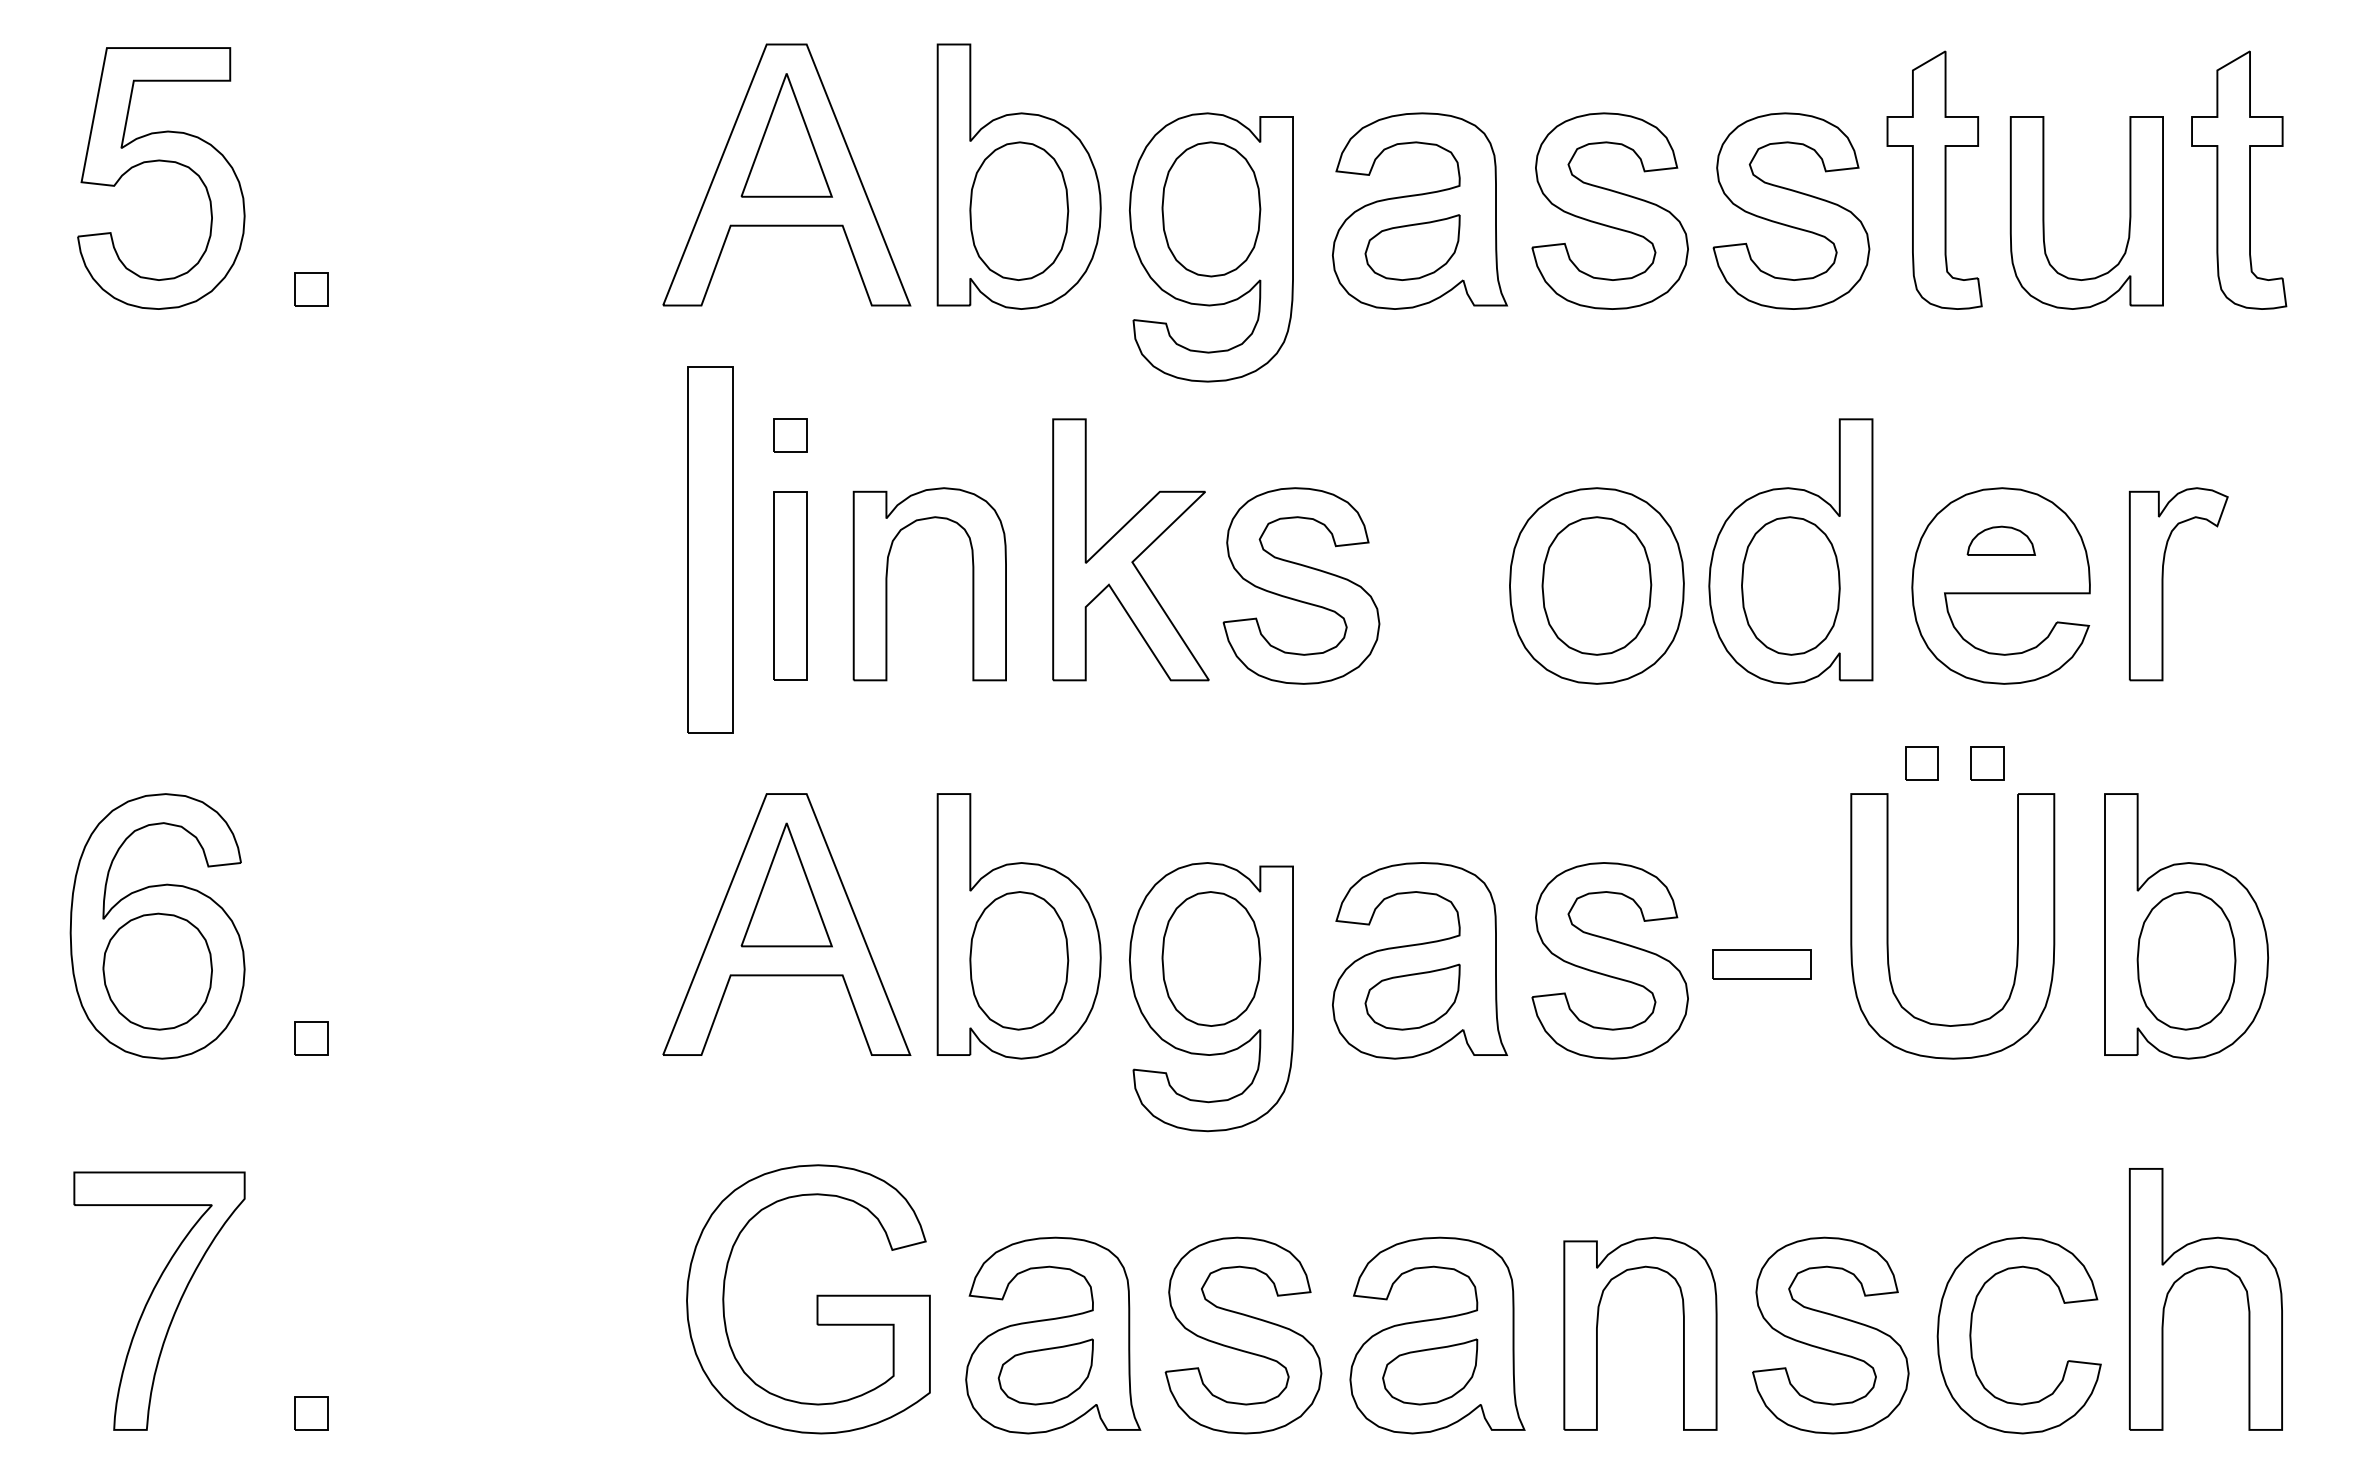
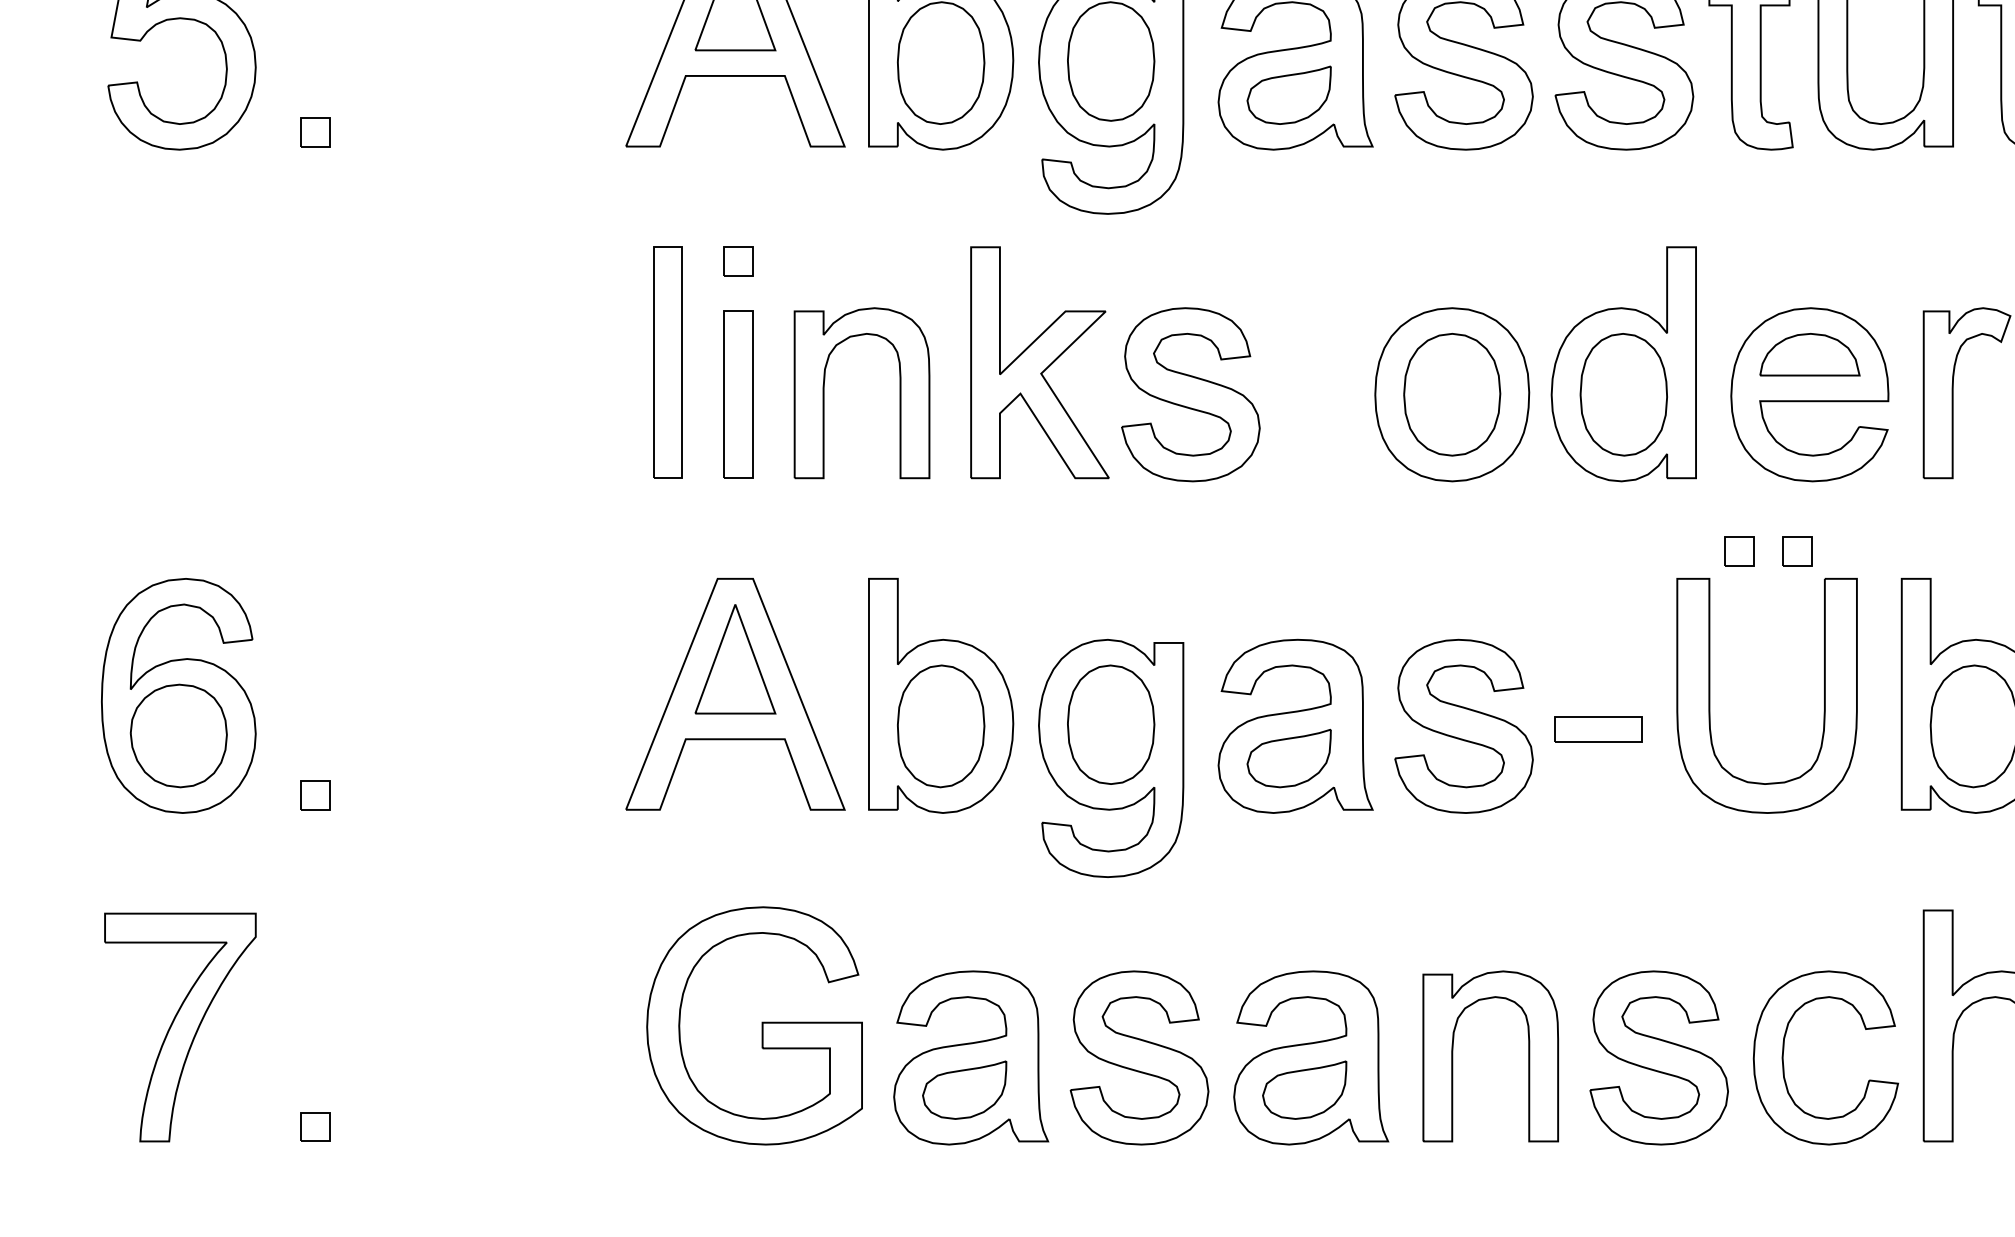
part: (2001, 540) -> (1810, 354), size x1.67
part: (710, 549) -> (667, 362), size x0.71

